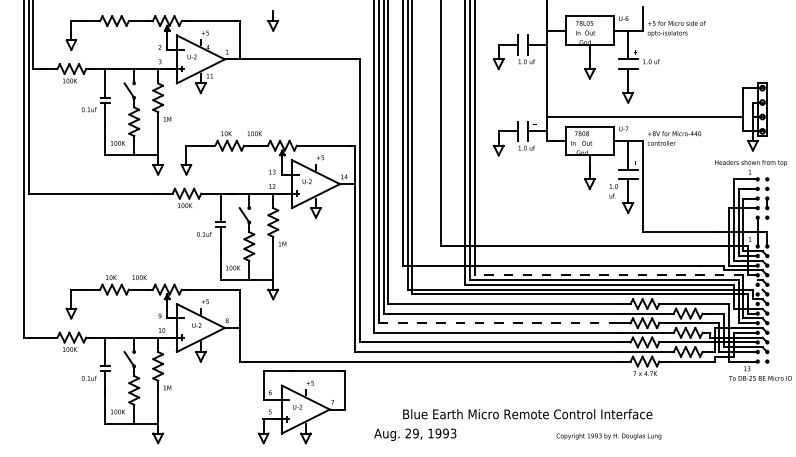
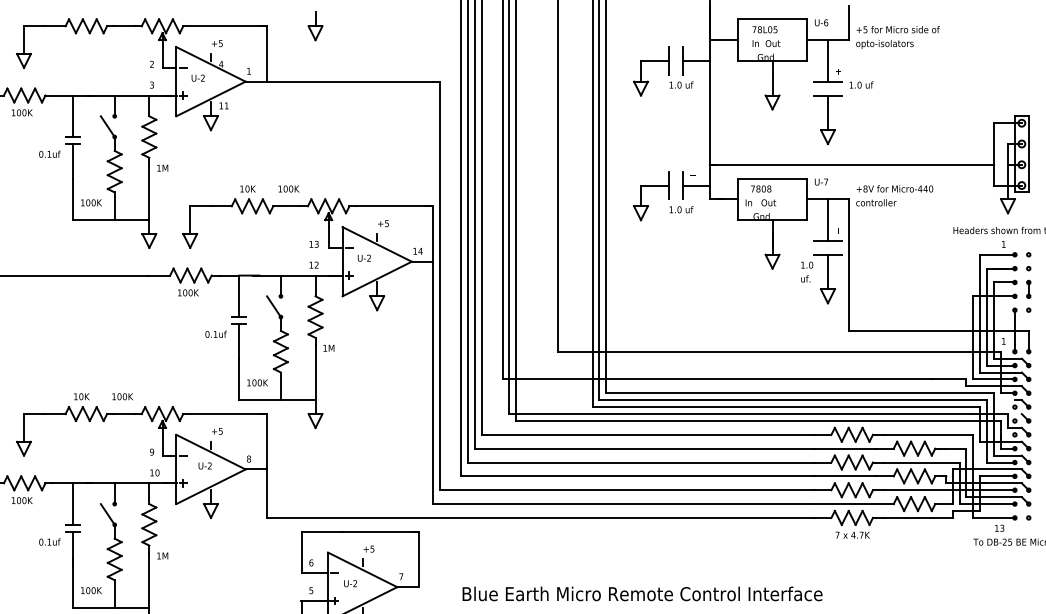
line: (608, 275) -> (799, 393), dashed -> solid
line: (498, 323) -> (640, 462), dashed -> solid
text: (527, 414) -> (642, 594), moved

